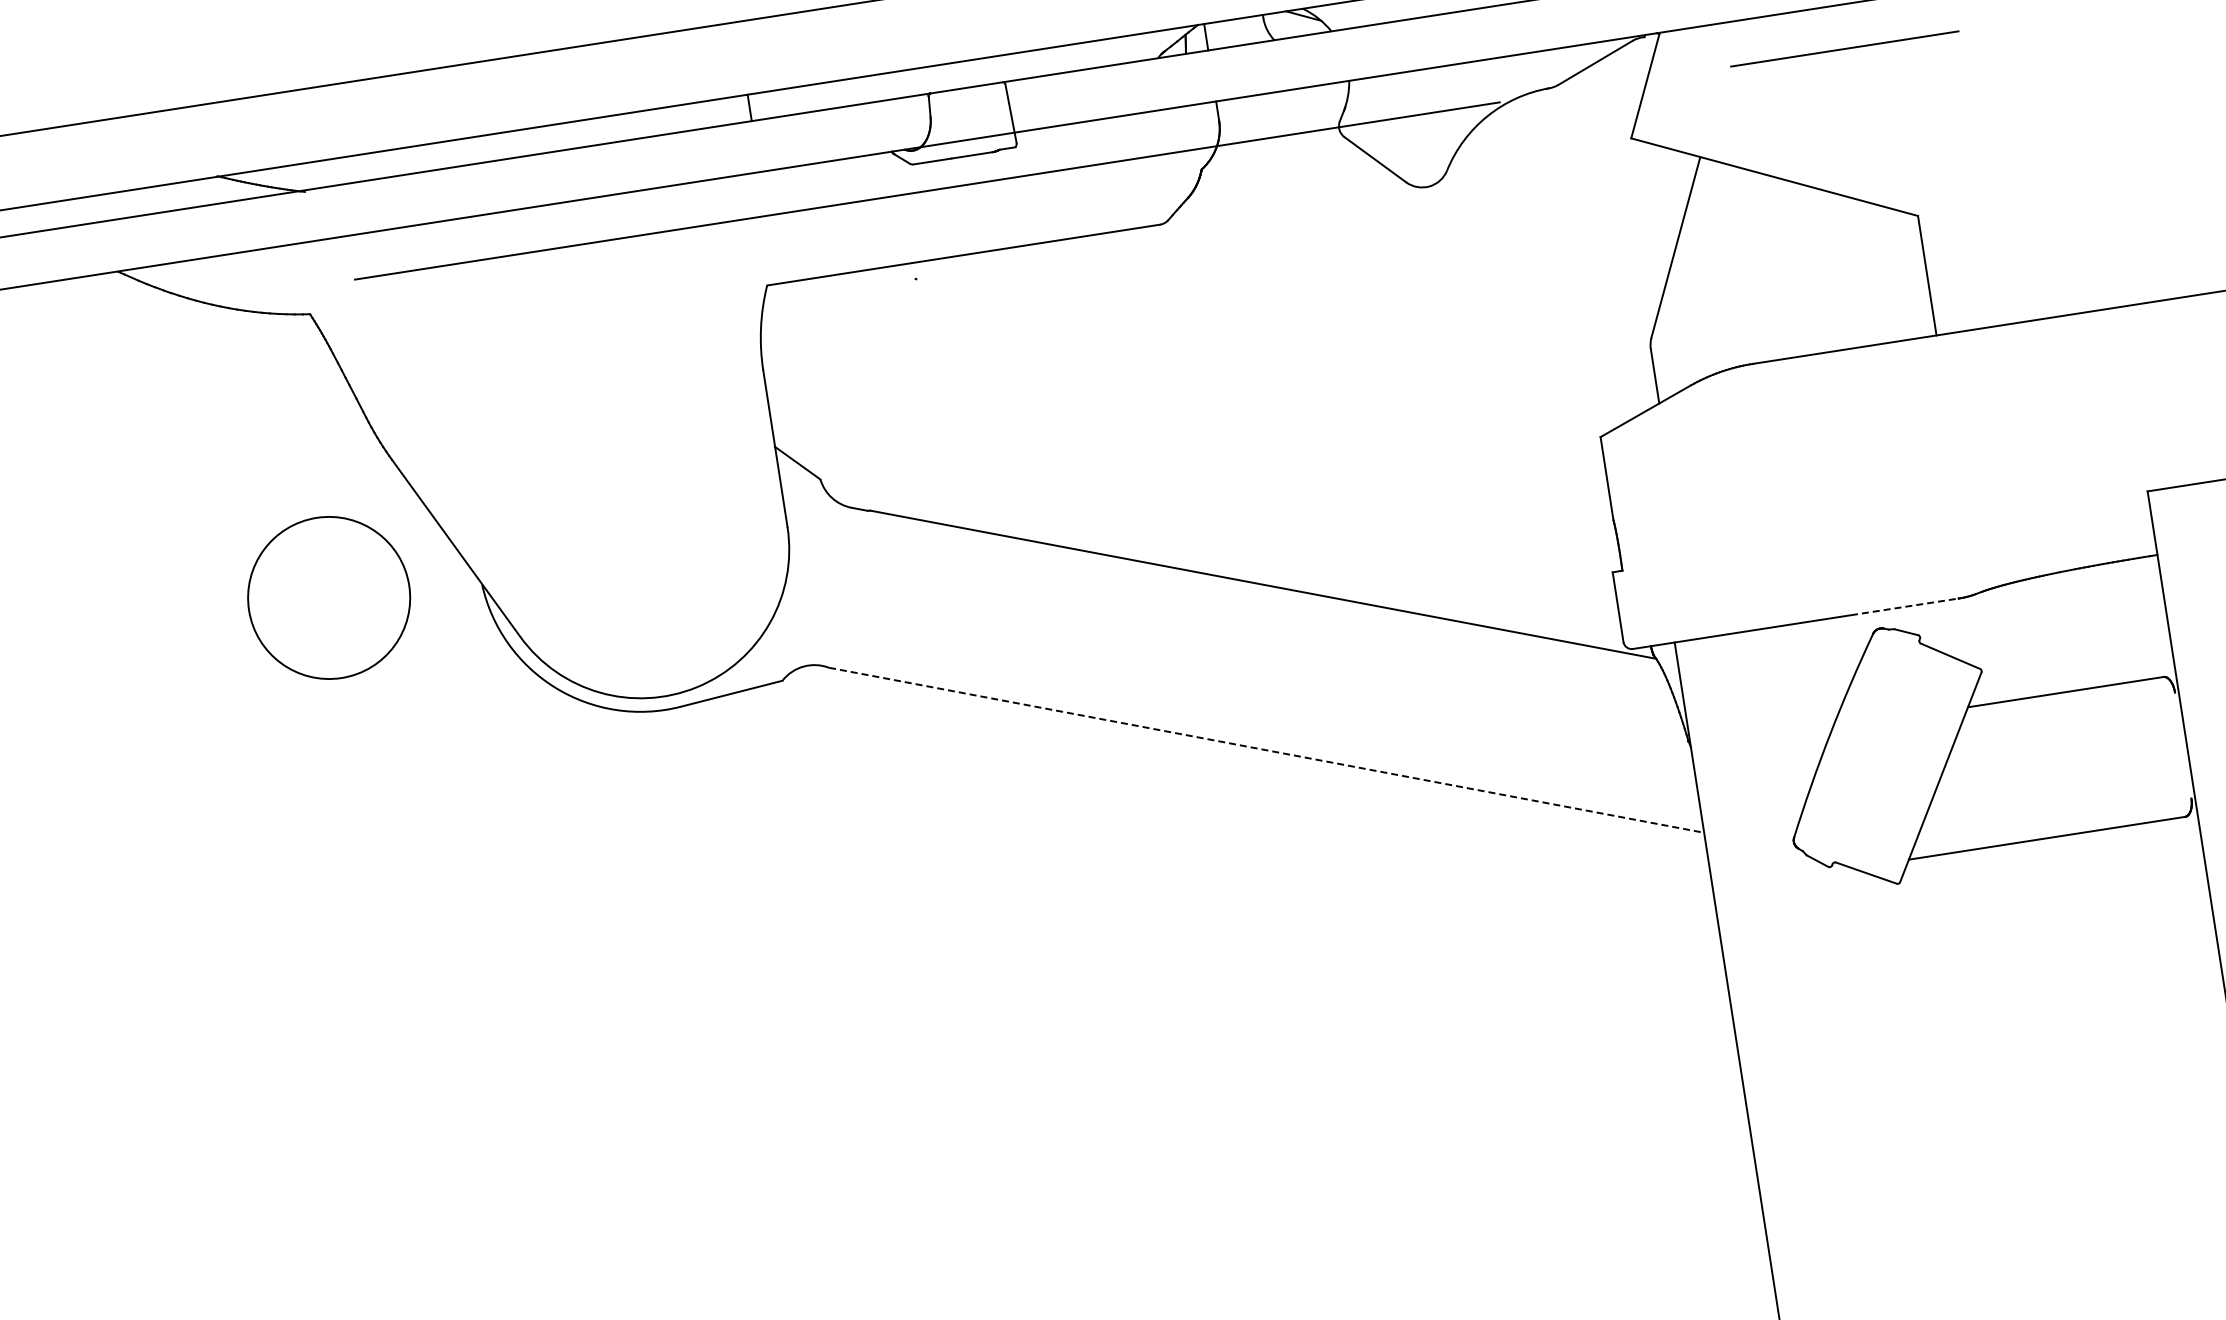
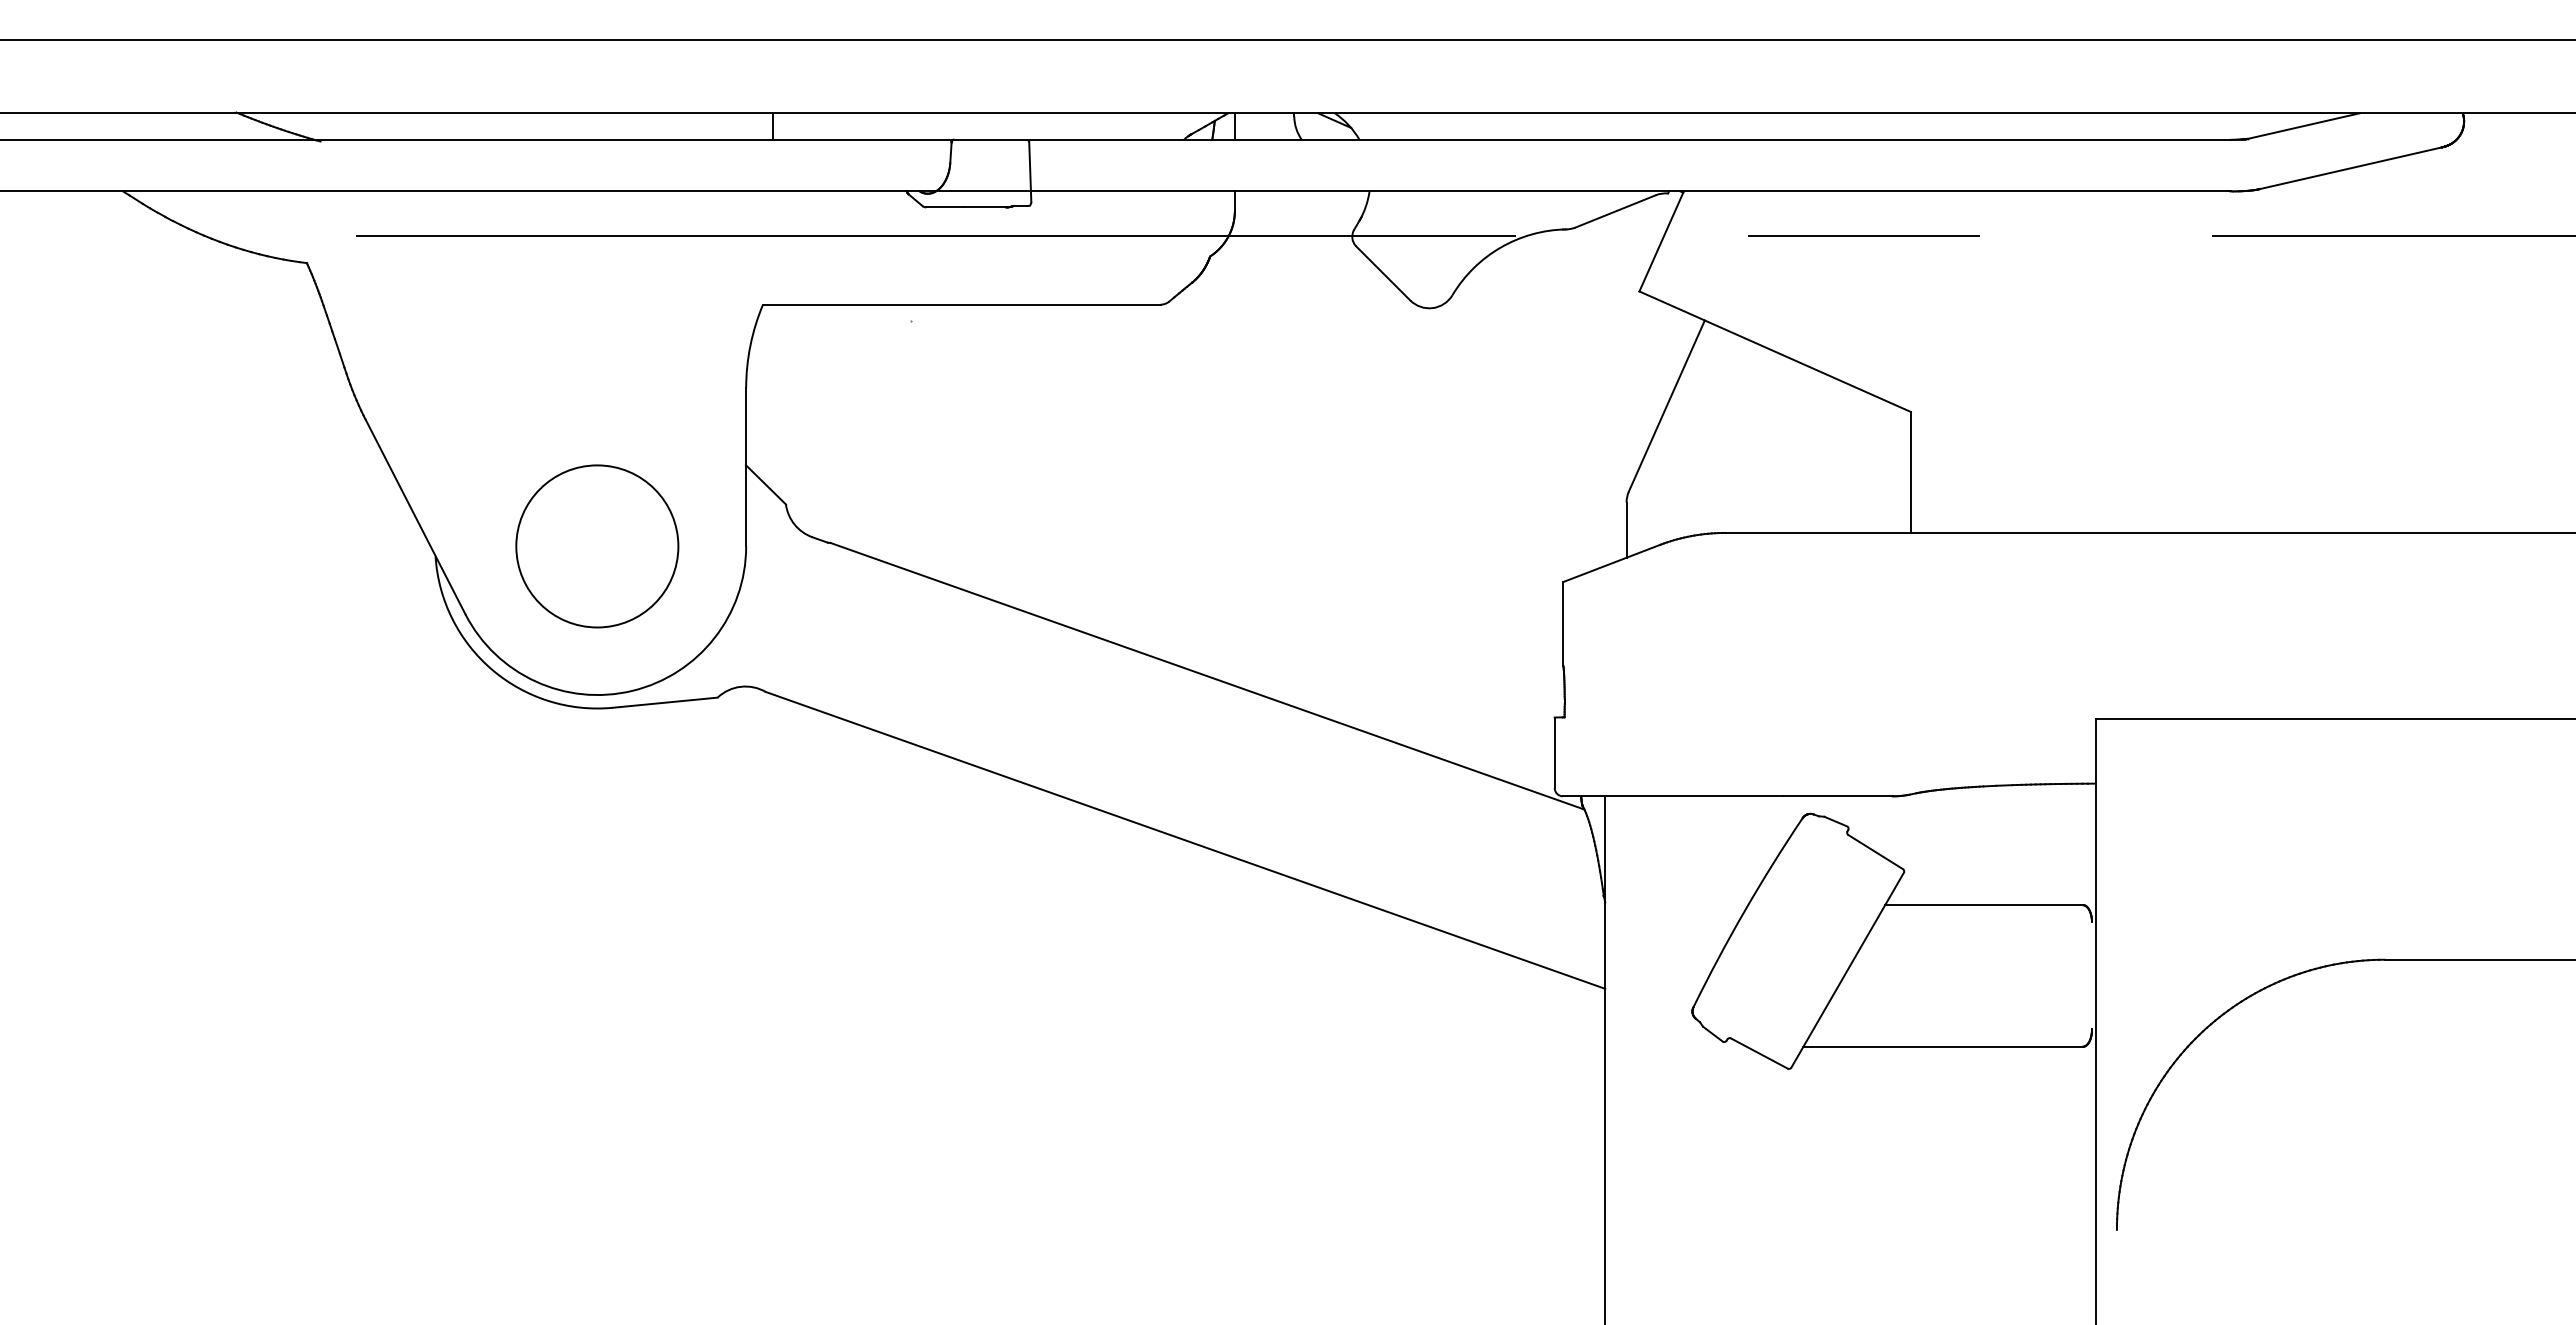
circle: (329, 598) -> (597, 546), moved
line: (1905, 607) -> (1838, 796), dashed -> solid
line: (1266, 750) -> (1185, 840), dashed -> solid

